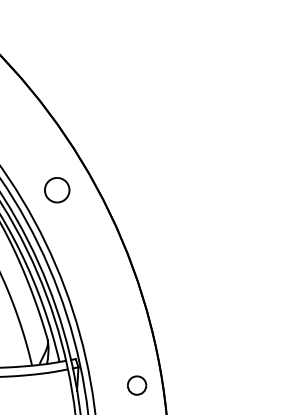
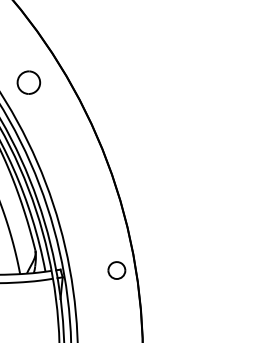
part: (57, 190) -> (29, 82), moved
part: (137, 385) -> (117, 270), moved

